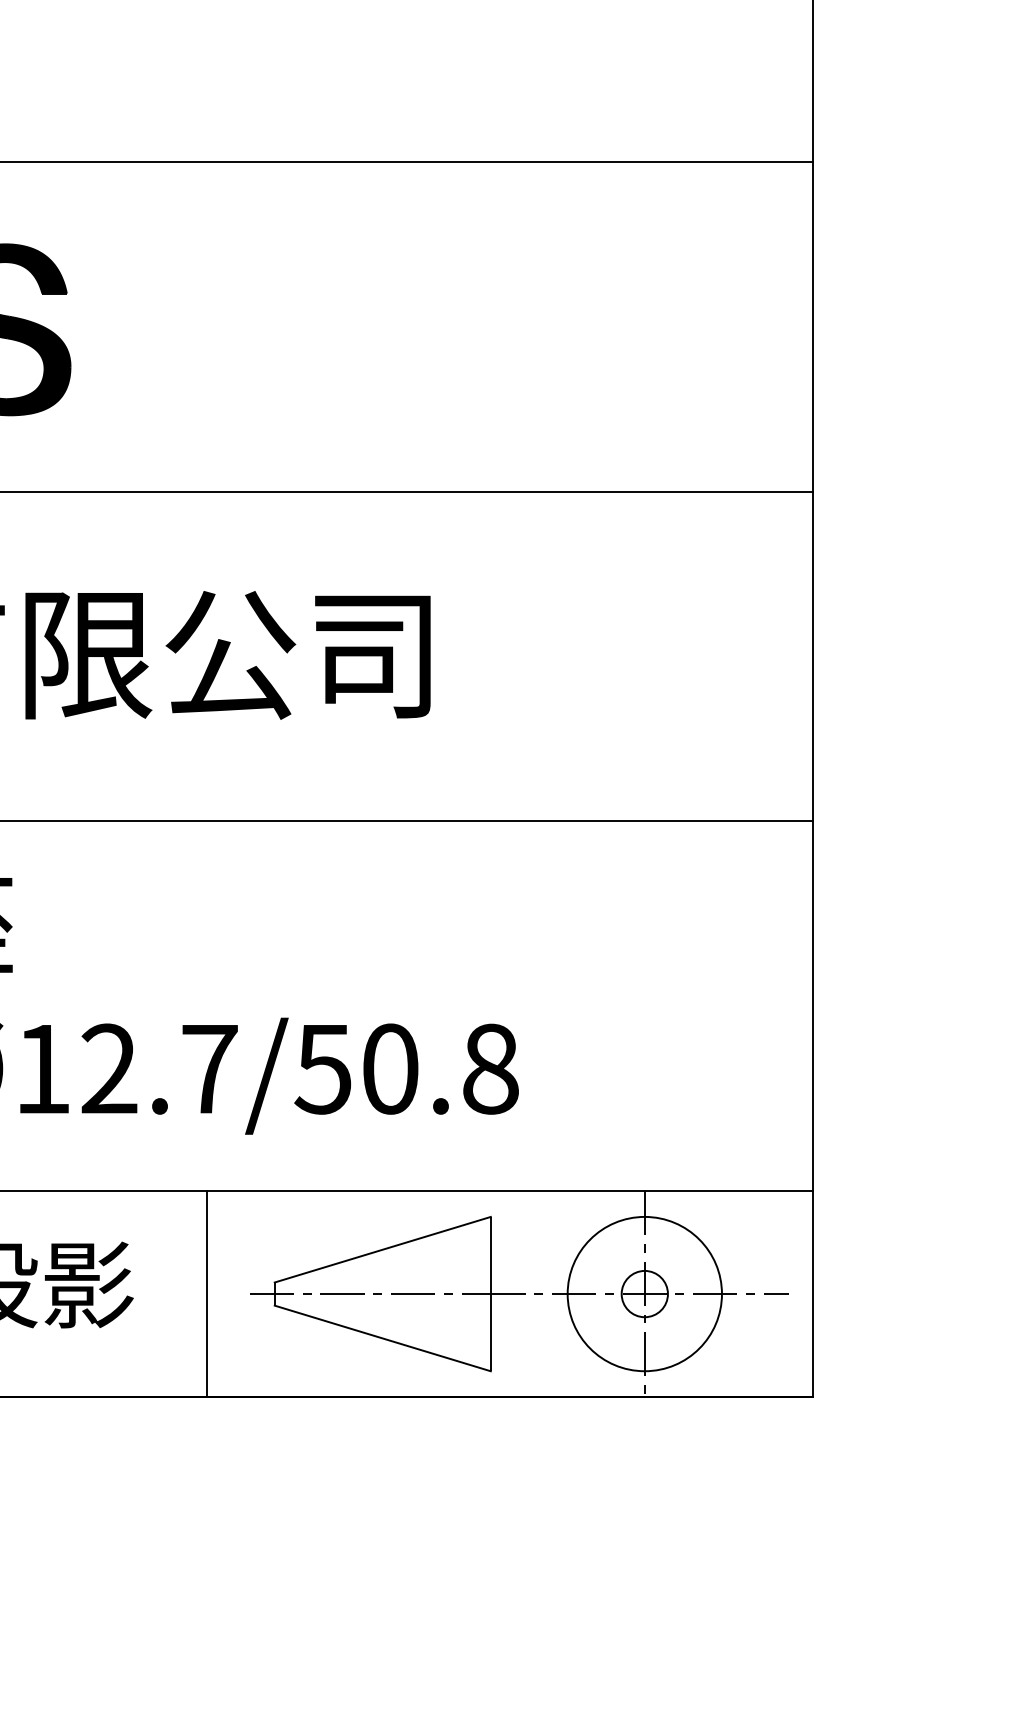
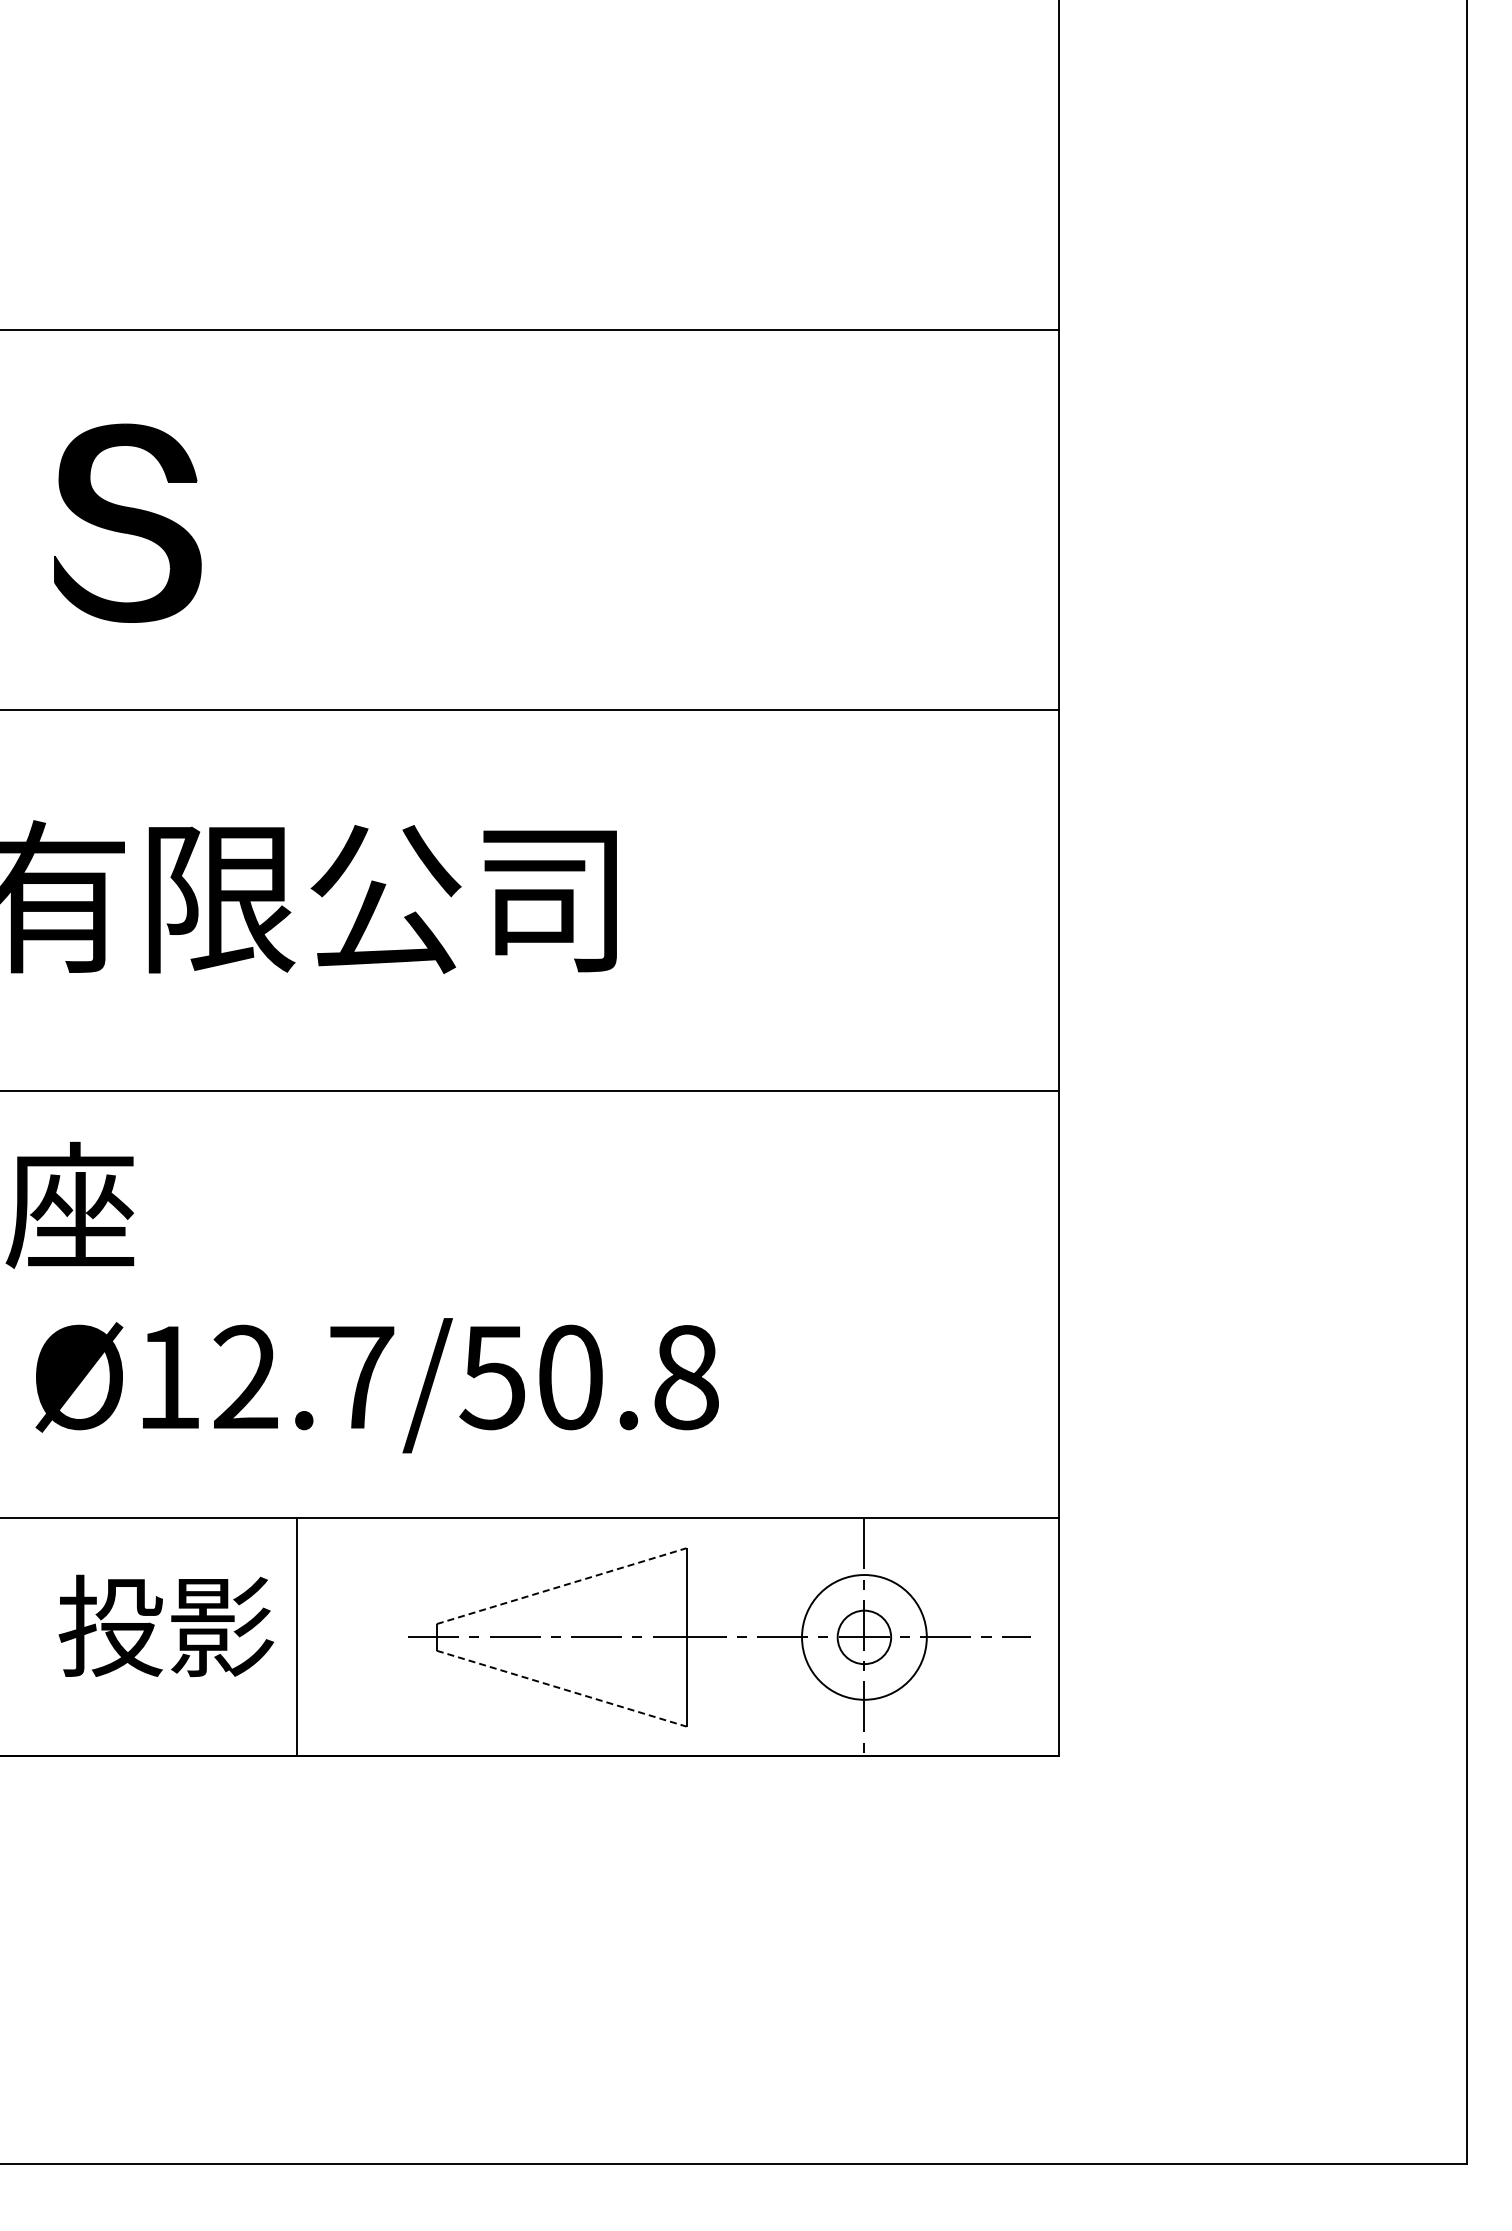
line: (383, 1250) -> (562, 1586), solid -> dashed
line: (206, 1294) -> (296, 1637), moved
circle: (644, 1294) -> (864, 1637), size x0.7
line: (383, 1338) -> (562, 1688), solid -> dashed

